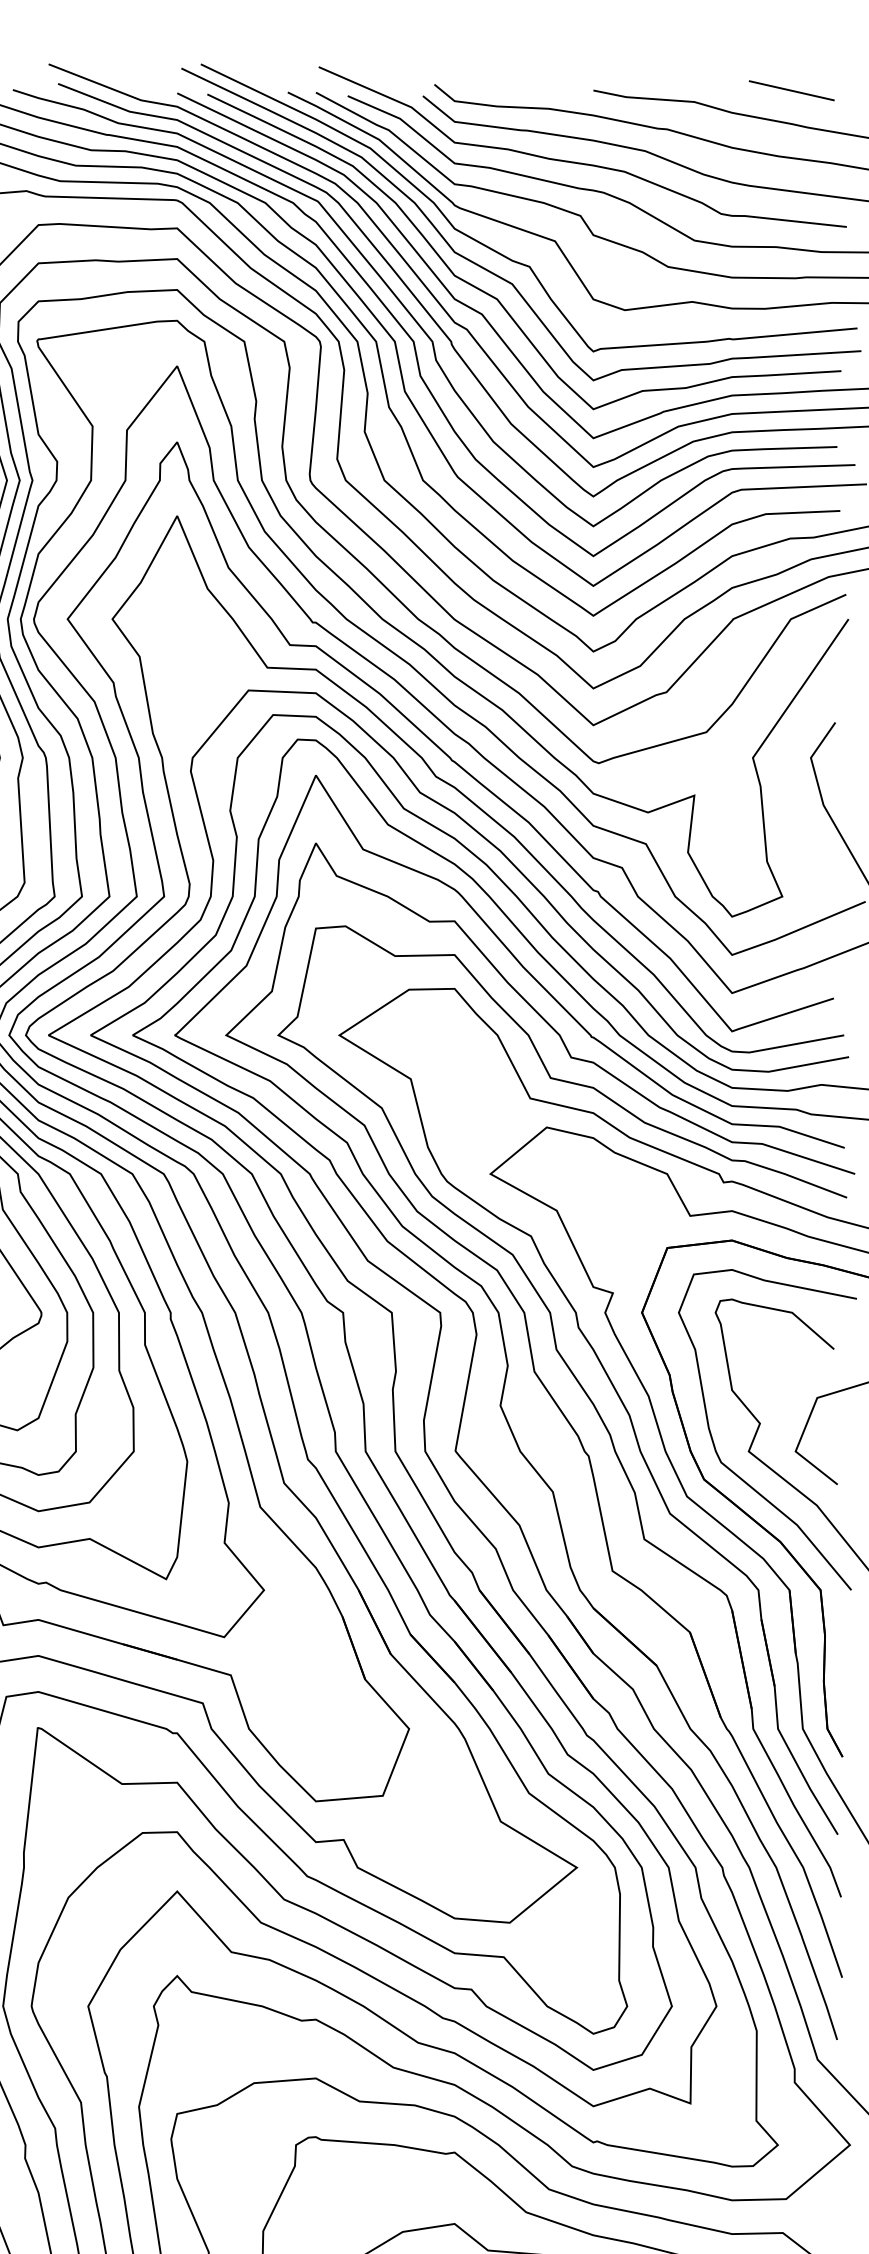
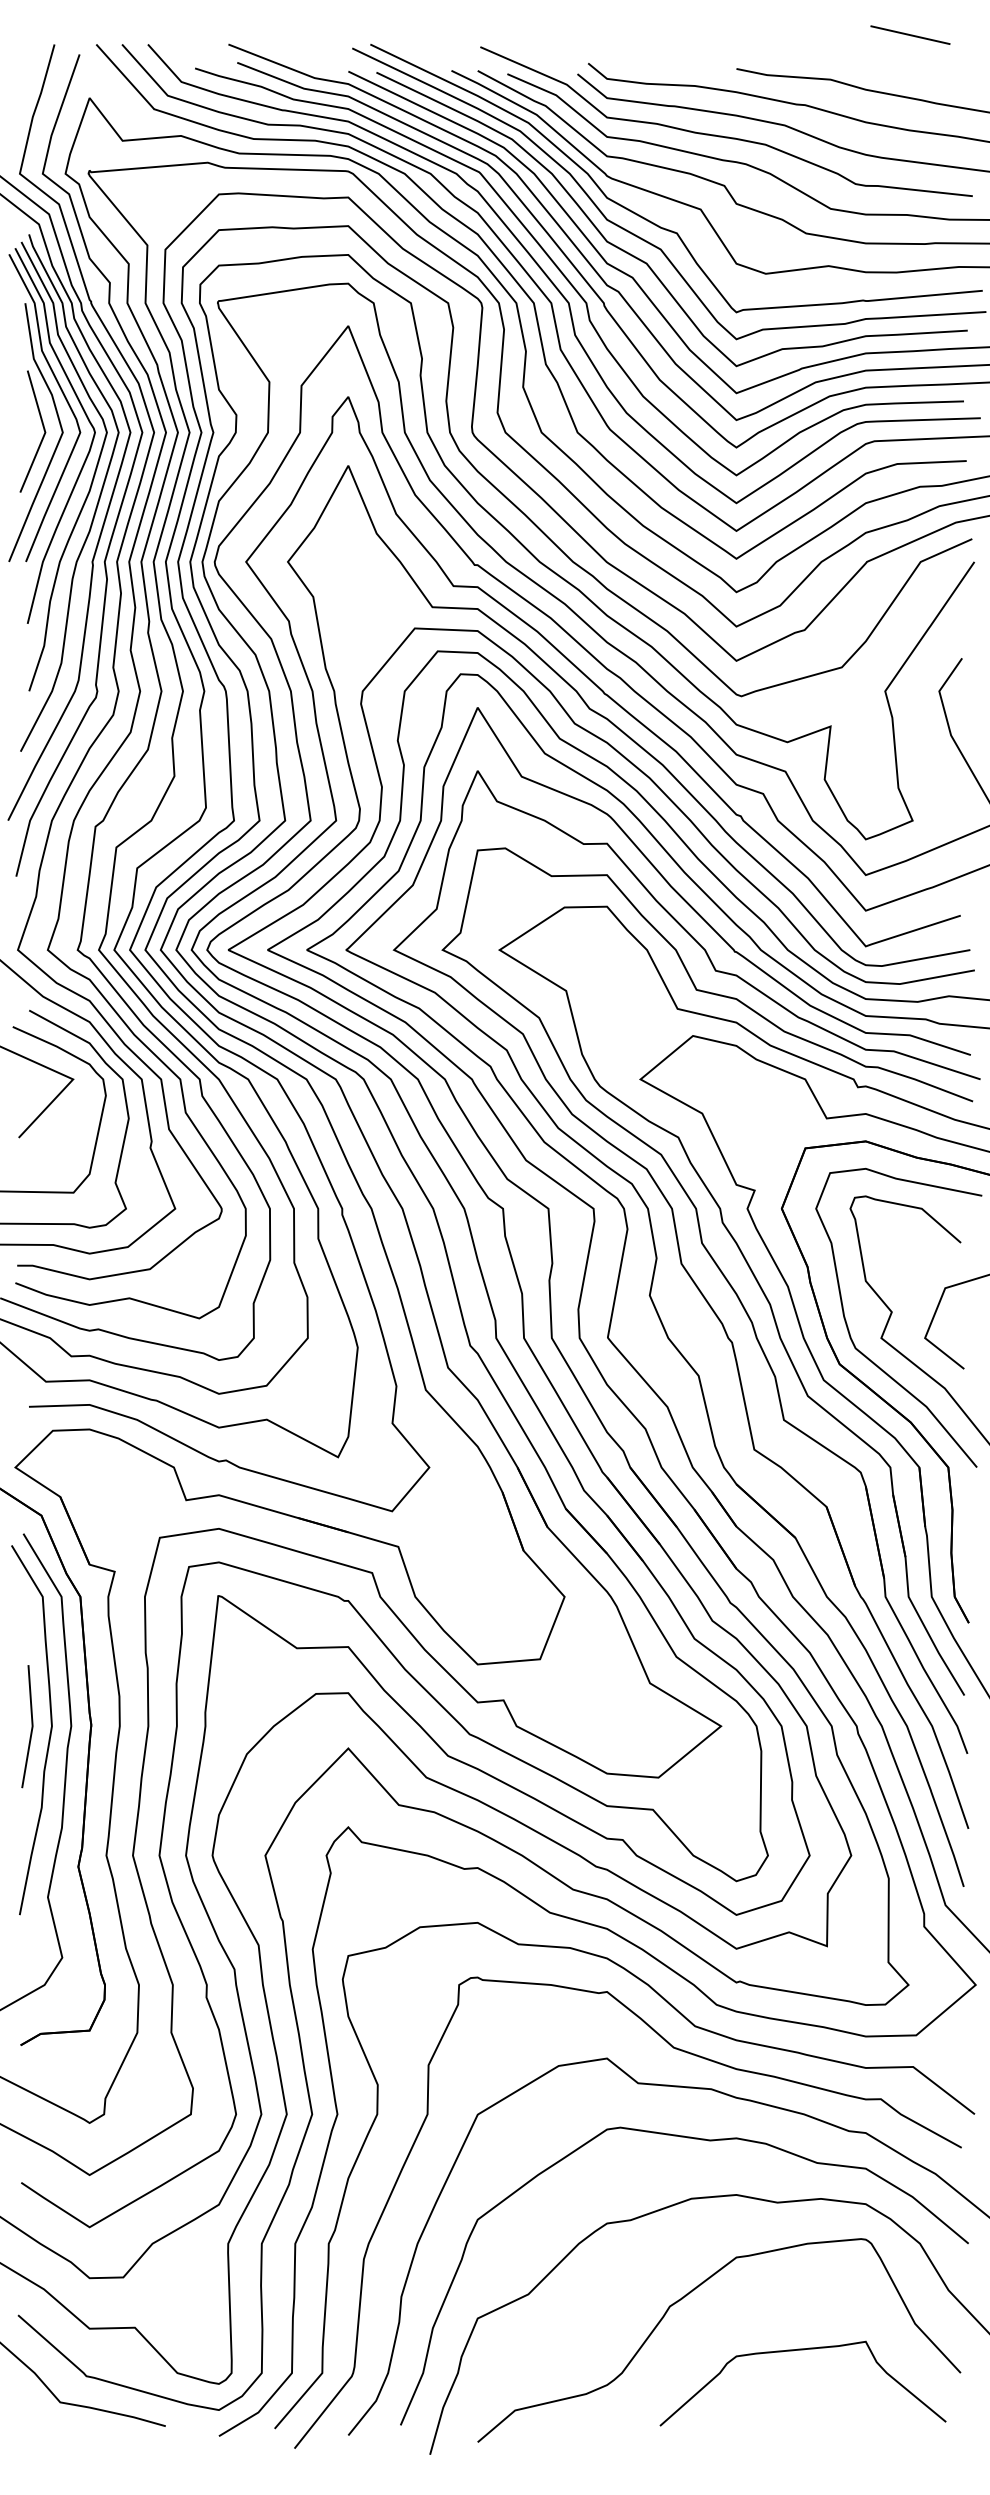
line: (791, 90) -> (910, 34), moved

